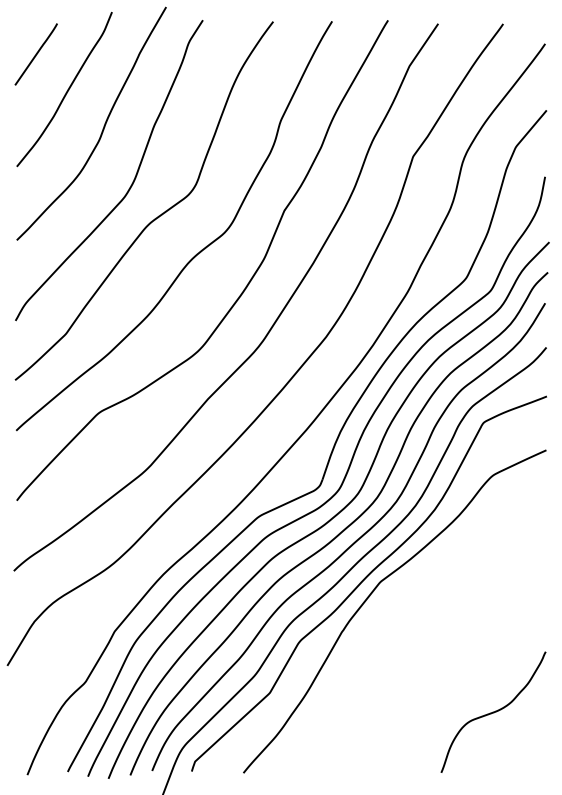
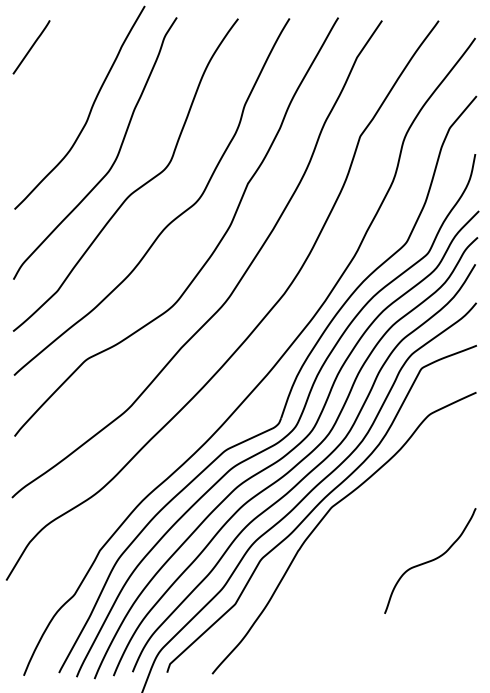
curve: (67, 90) -> (58, 78), removed
curve: (493, 711) -> (430, 560), moved

